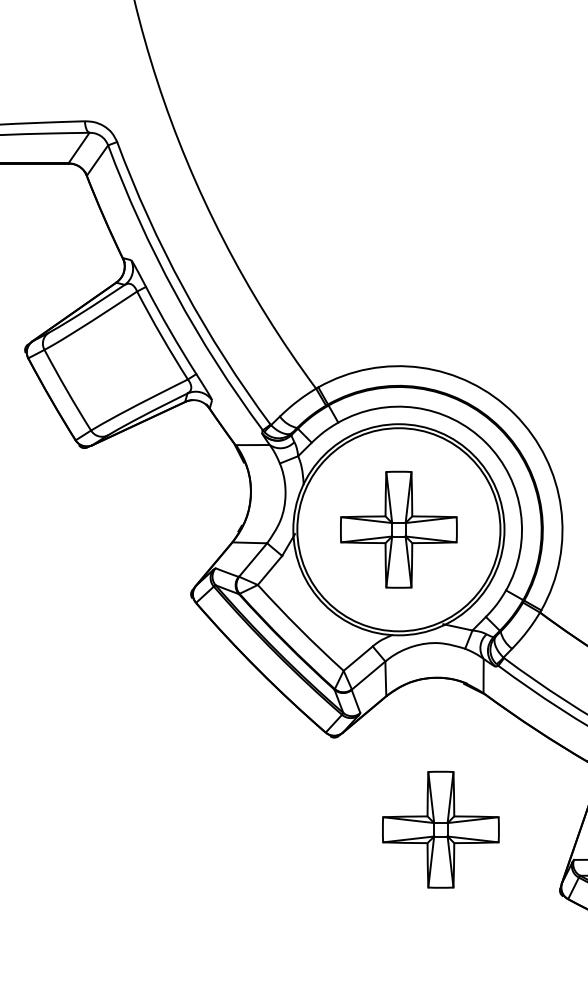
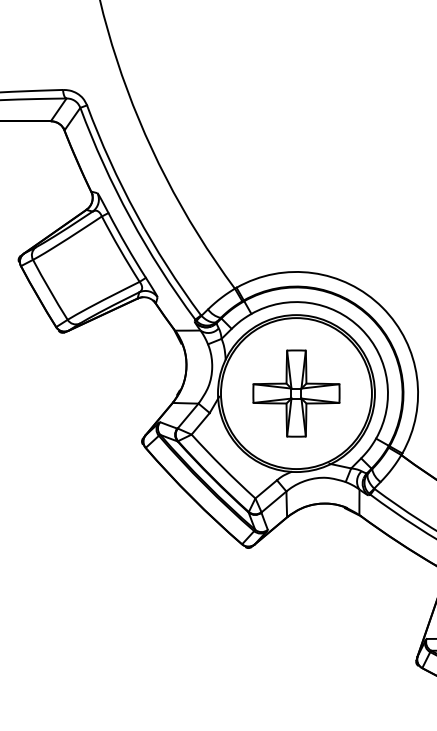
part: (440, 829) -> (327, 616), removed

